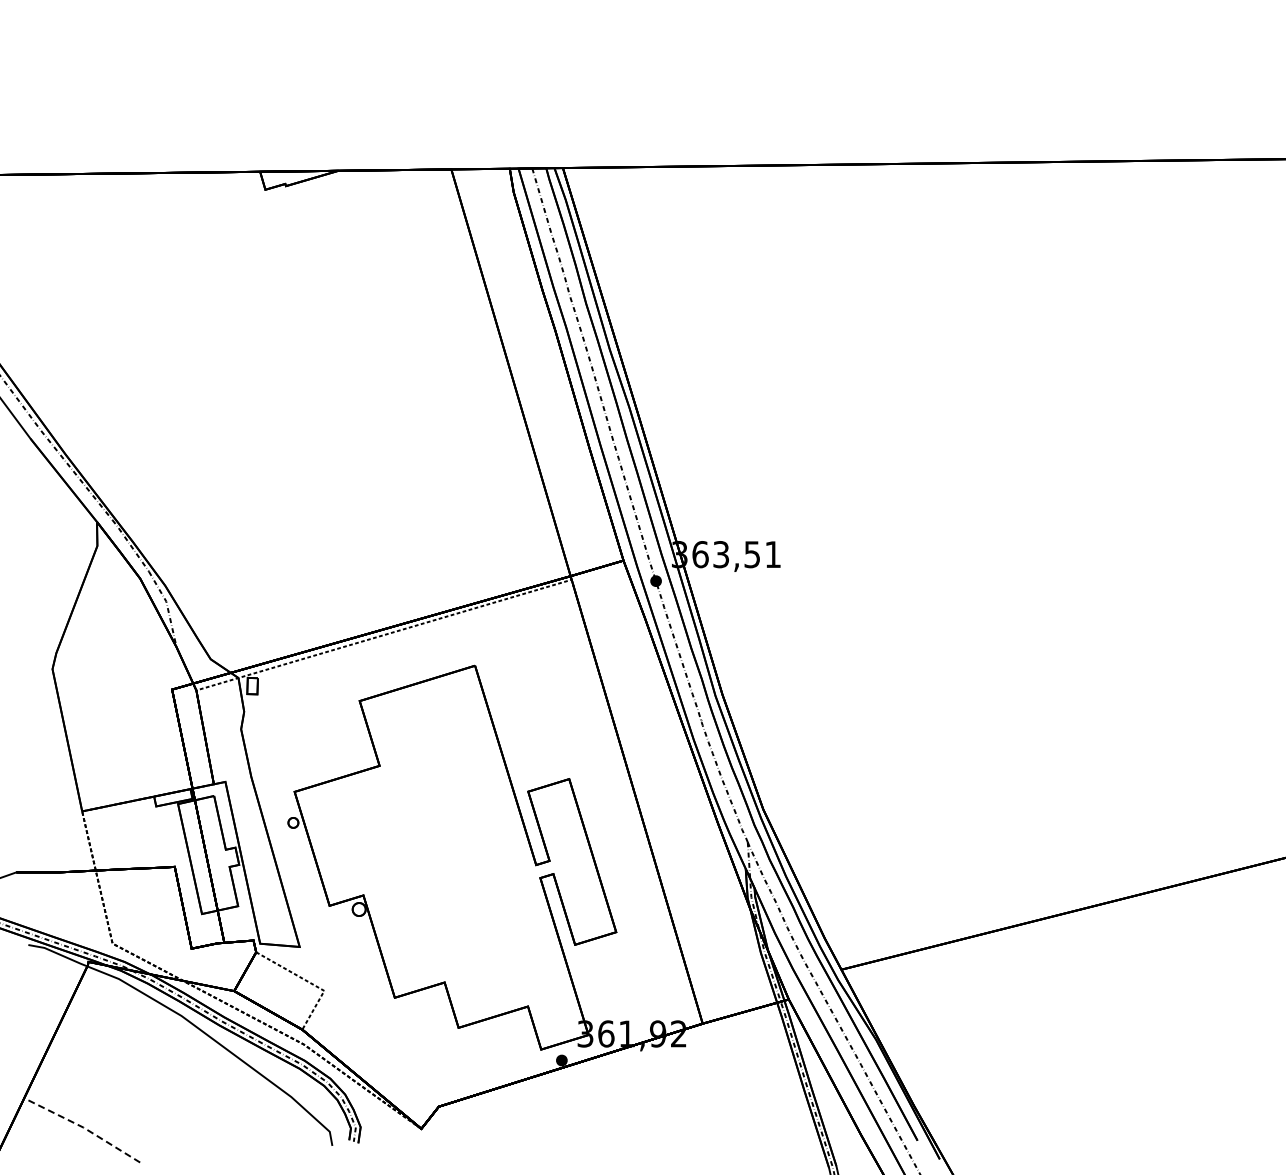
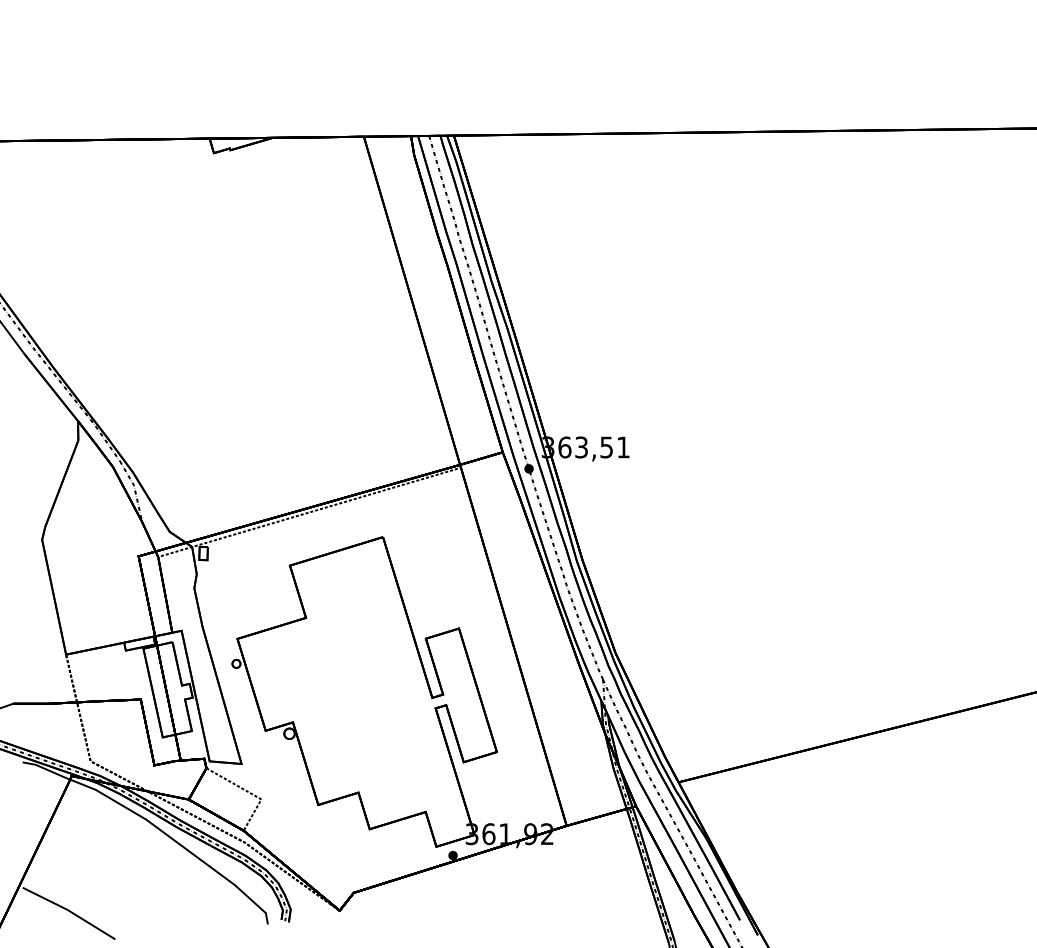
line: (87, 1129) -> (70, 911), dashed -> solid

